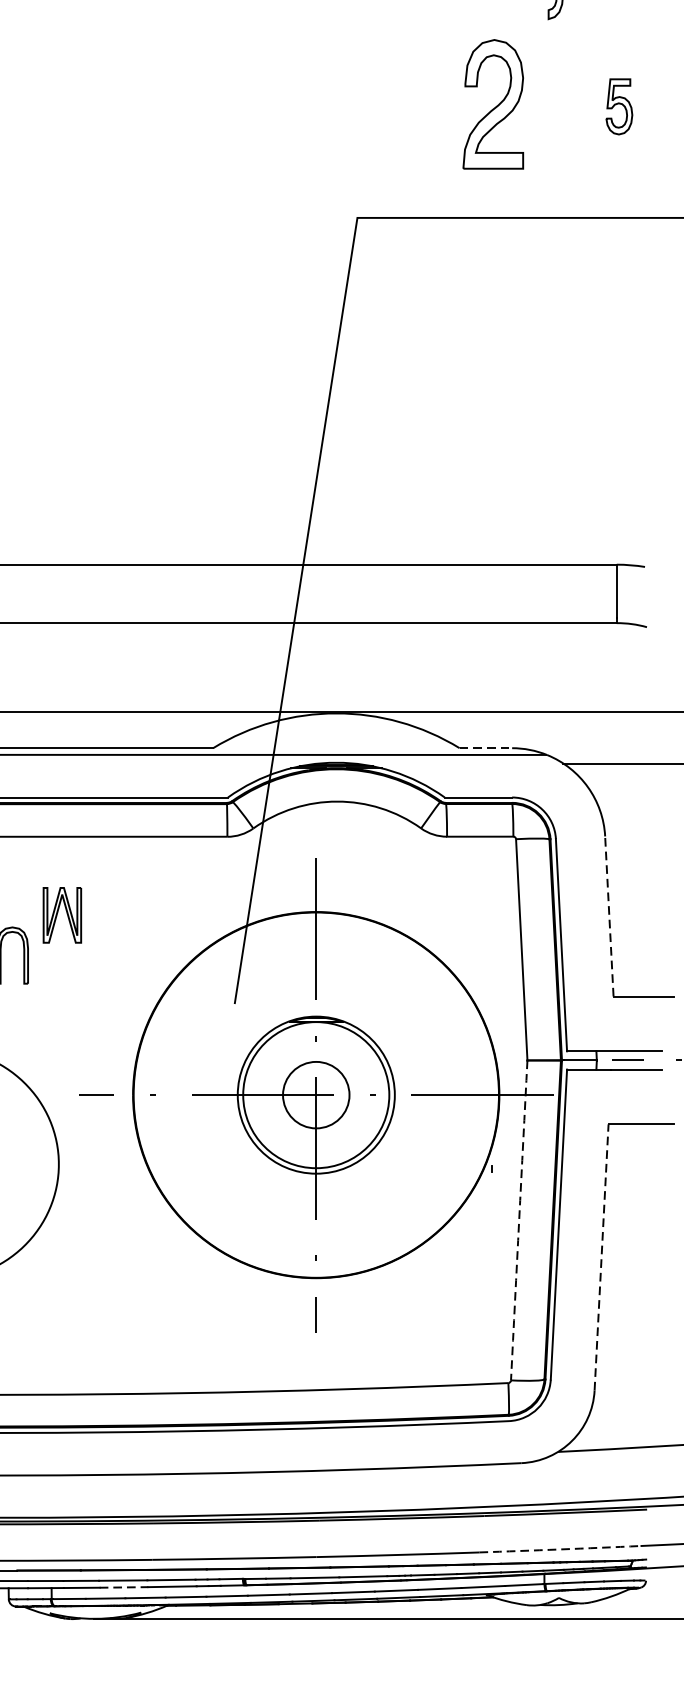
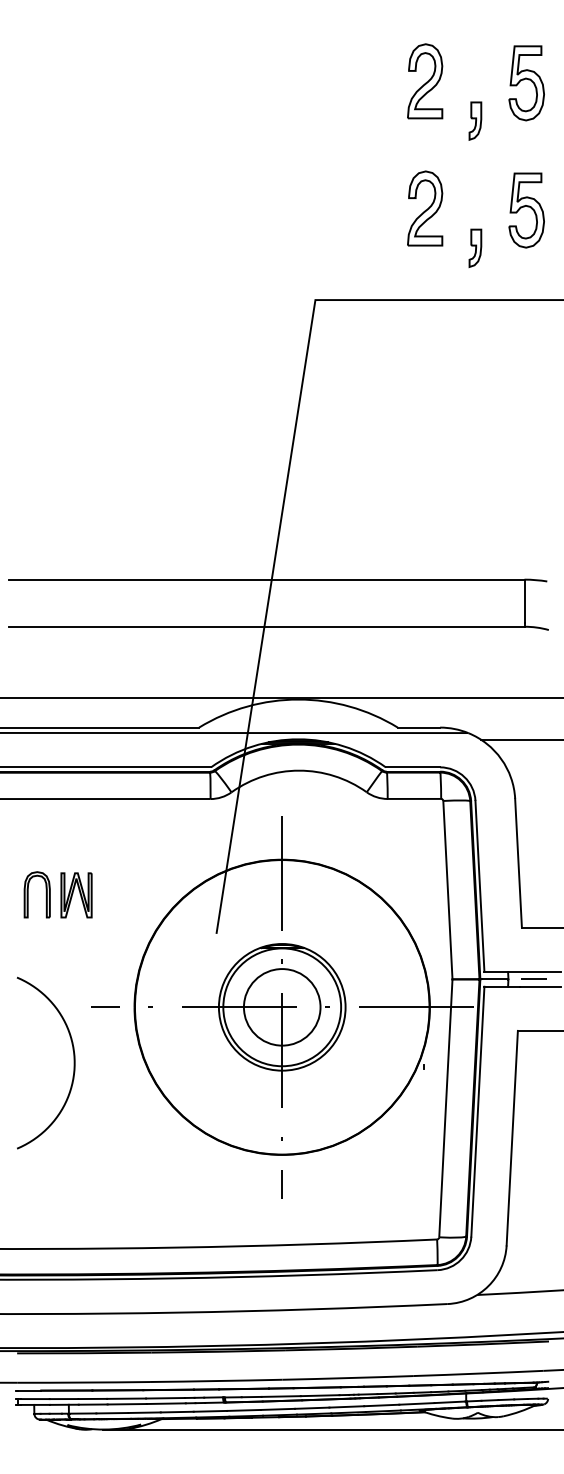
part: (493, 104) -> (425, 208), size x0.71
part: (619, 106) -> (526, 210), size x1.67
part: (555, 152) -> (475, 247), added
line: (486, 748) -> (419, 727), dashed -> solid
part: (62, 915) -> (76, 895), moved
line: (609, 916) -> (518, 863), dashed -> solid
circle: (315, 1095) -> (281, 1007), size x1.43
arc: (518, 1220) -> (445, 1108), dashed -> solid
line: (601, 1256) -> (512, 1137), dashed -> solid
arc: (559, 1549) -> (478, 1373), dashed -> solid
line: (124, 1587) -> (127, 1404), dashed -> solid

